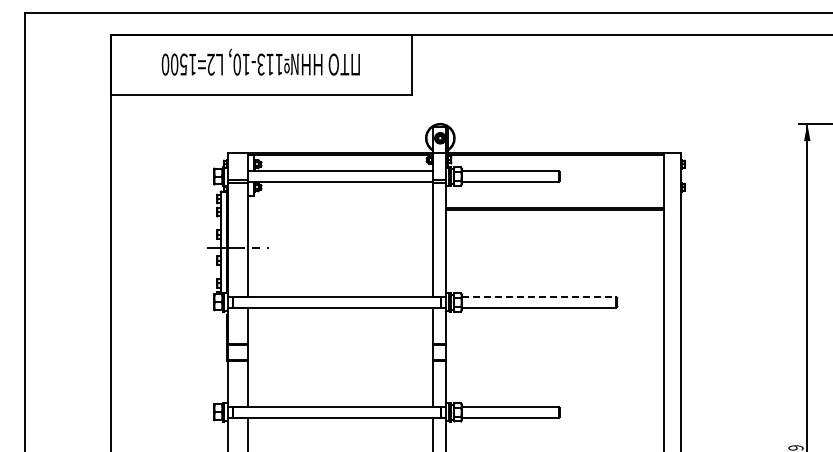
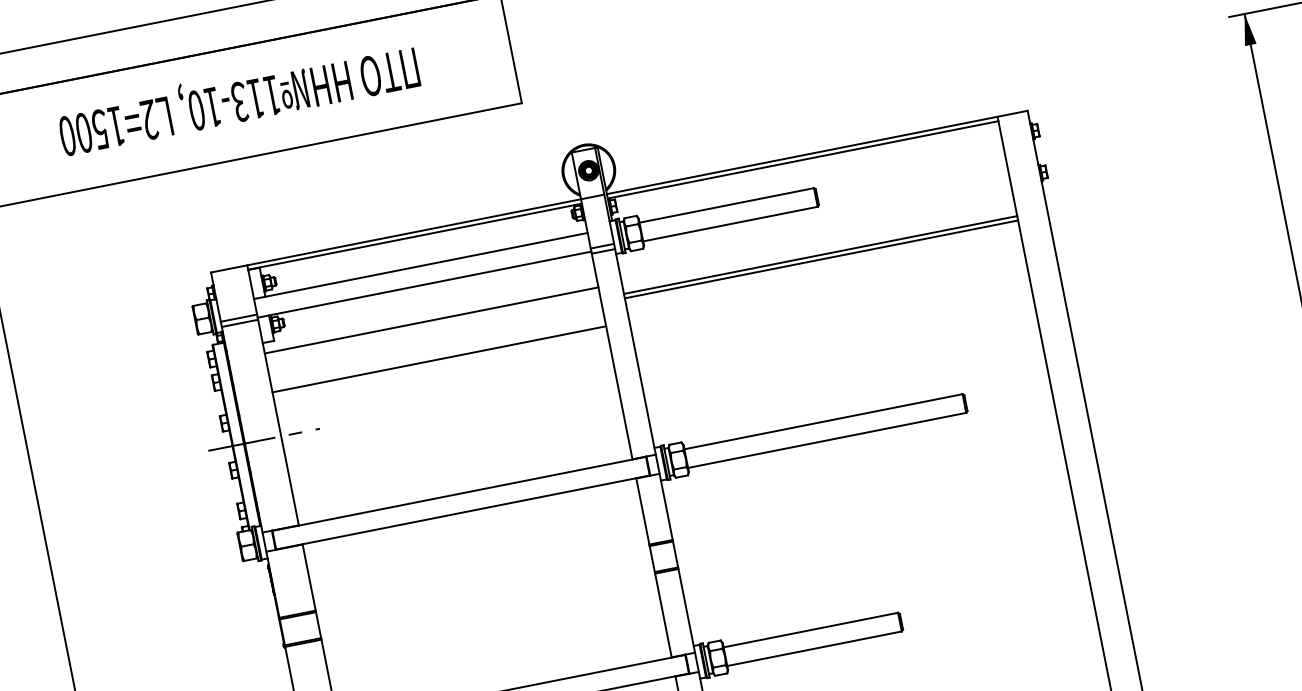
line: (340, 201) -> (431, 320), added
line: (340, 223) -> (439, 359), added
line: (539, 297) -> (824, 422), dashed -> solid

